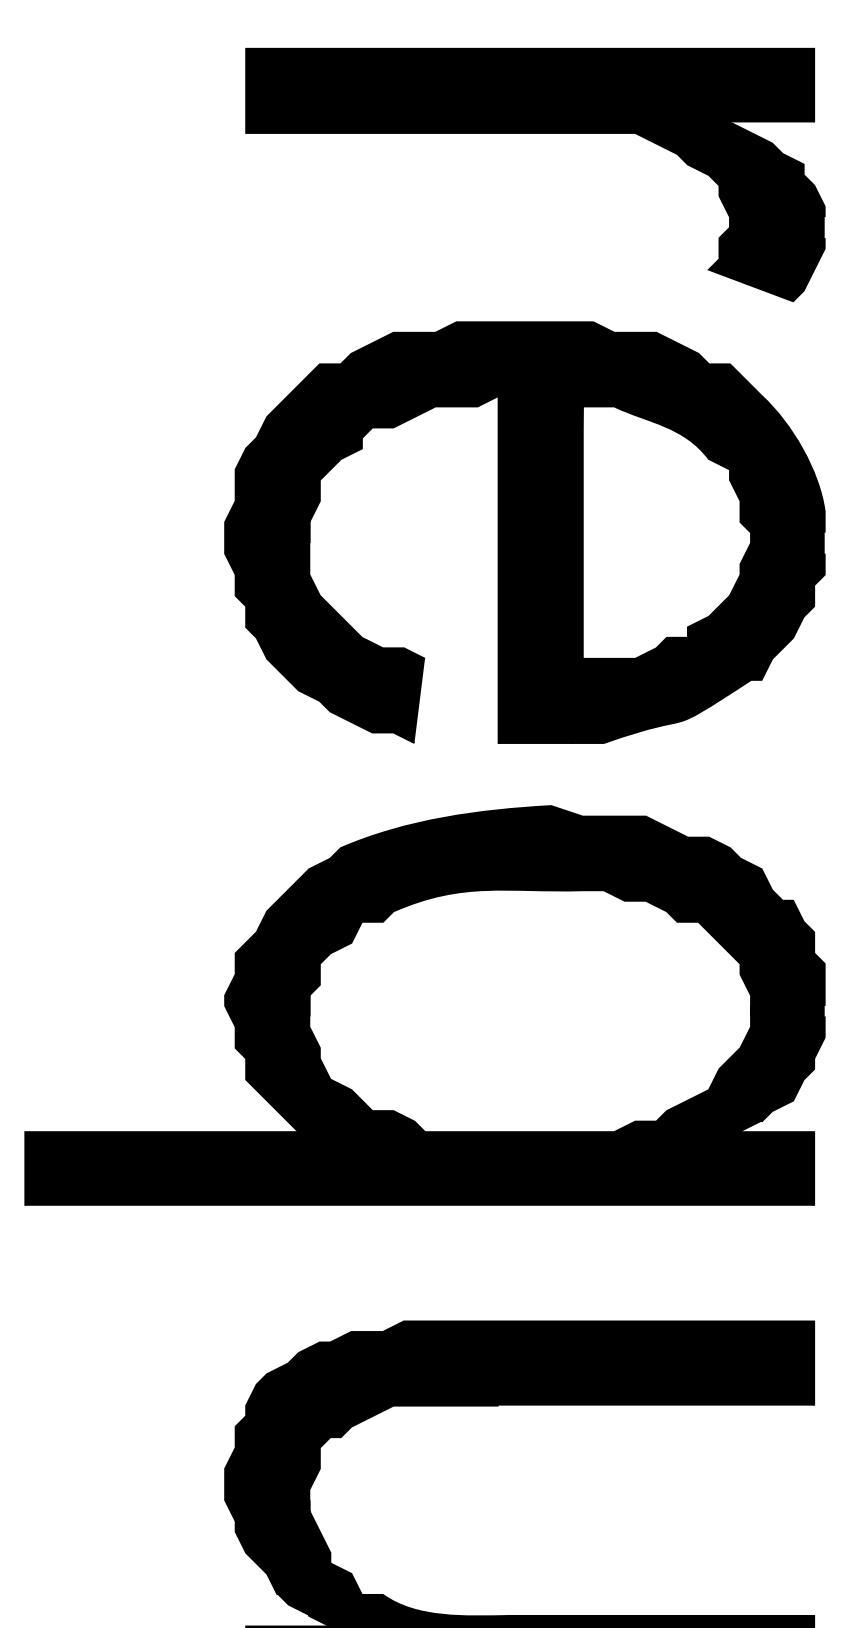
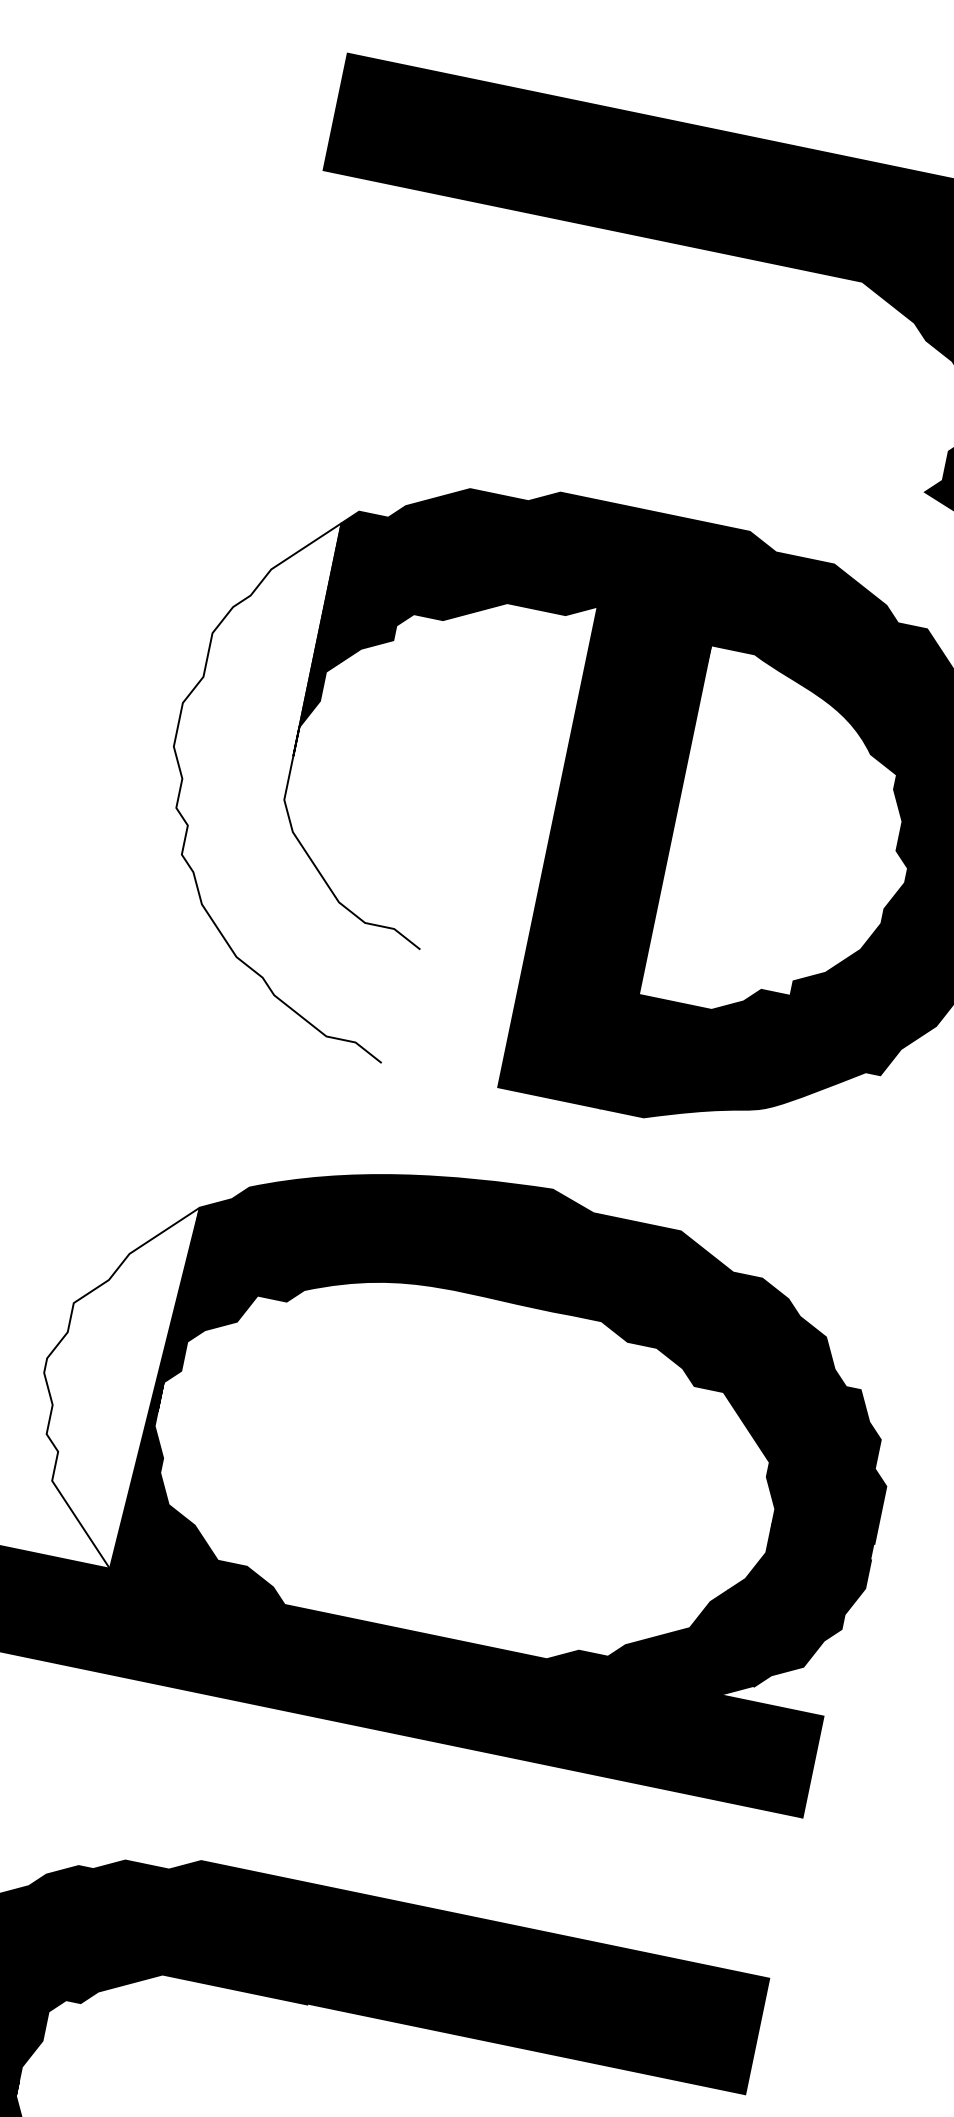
fill: (324, 558) -> (309, 781), removed
fill: (267, 1000) -> (104, 1377), removed

